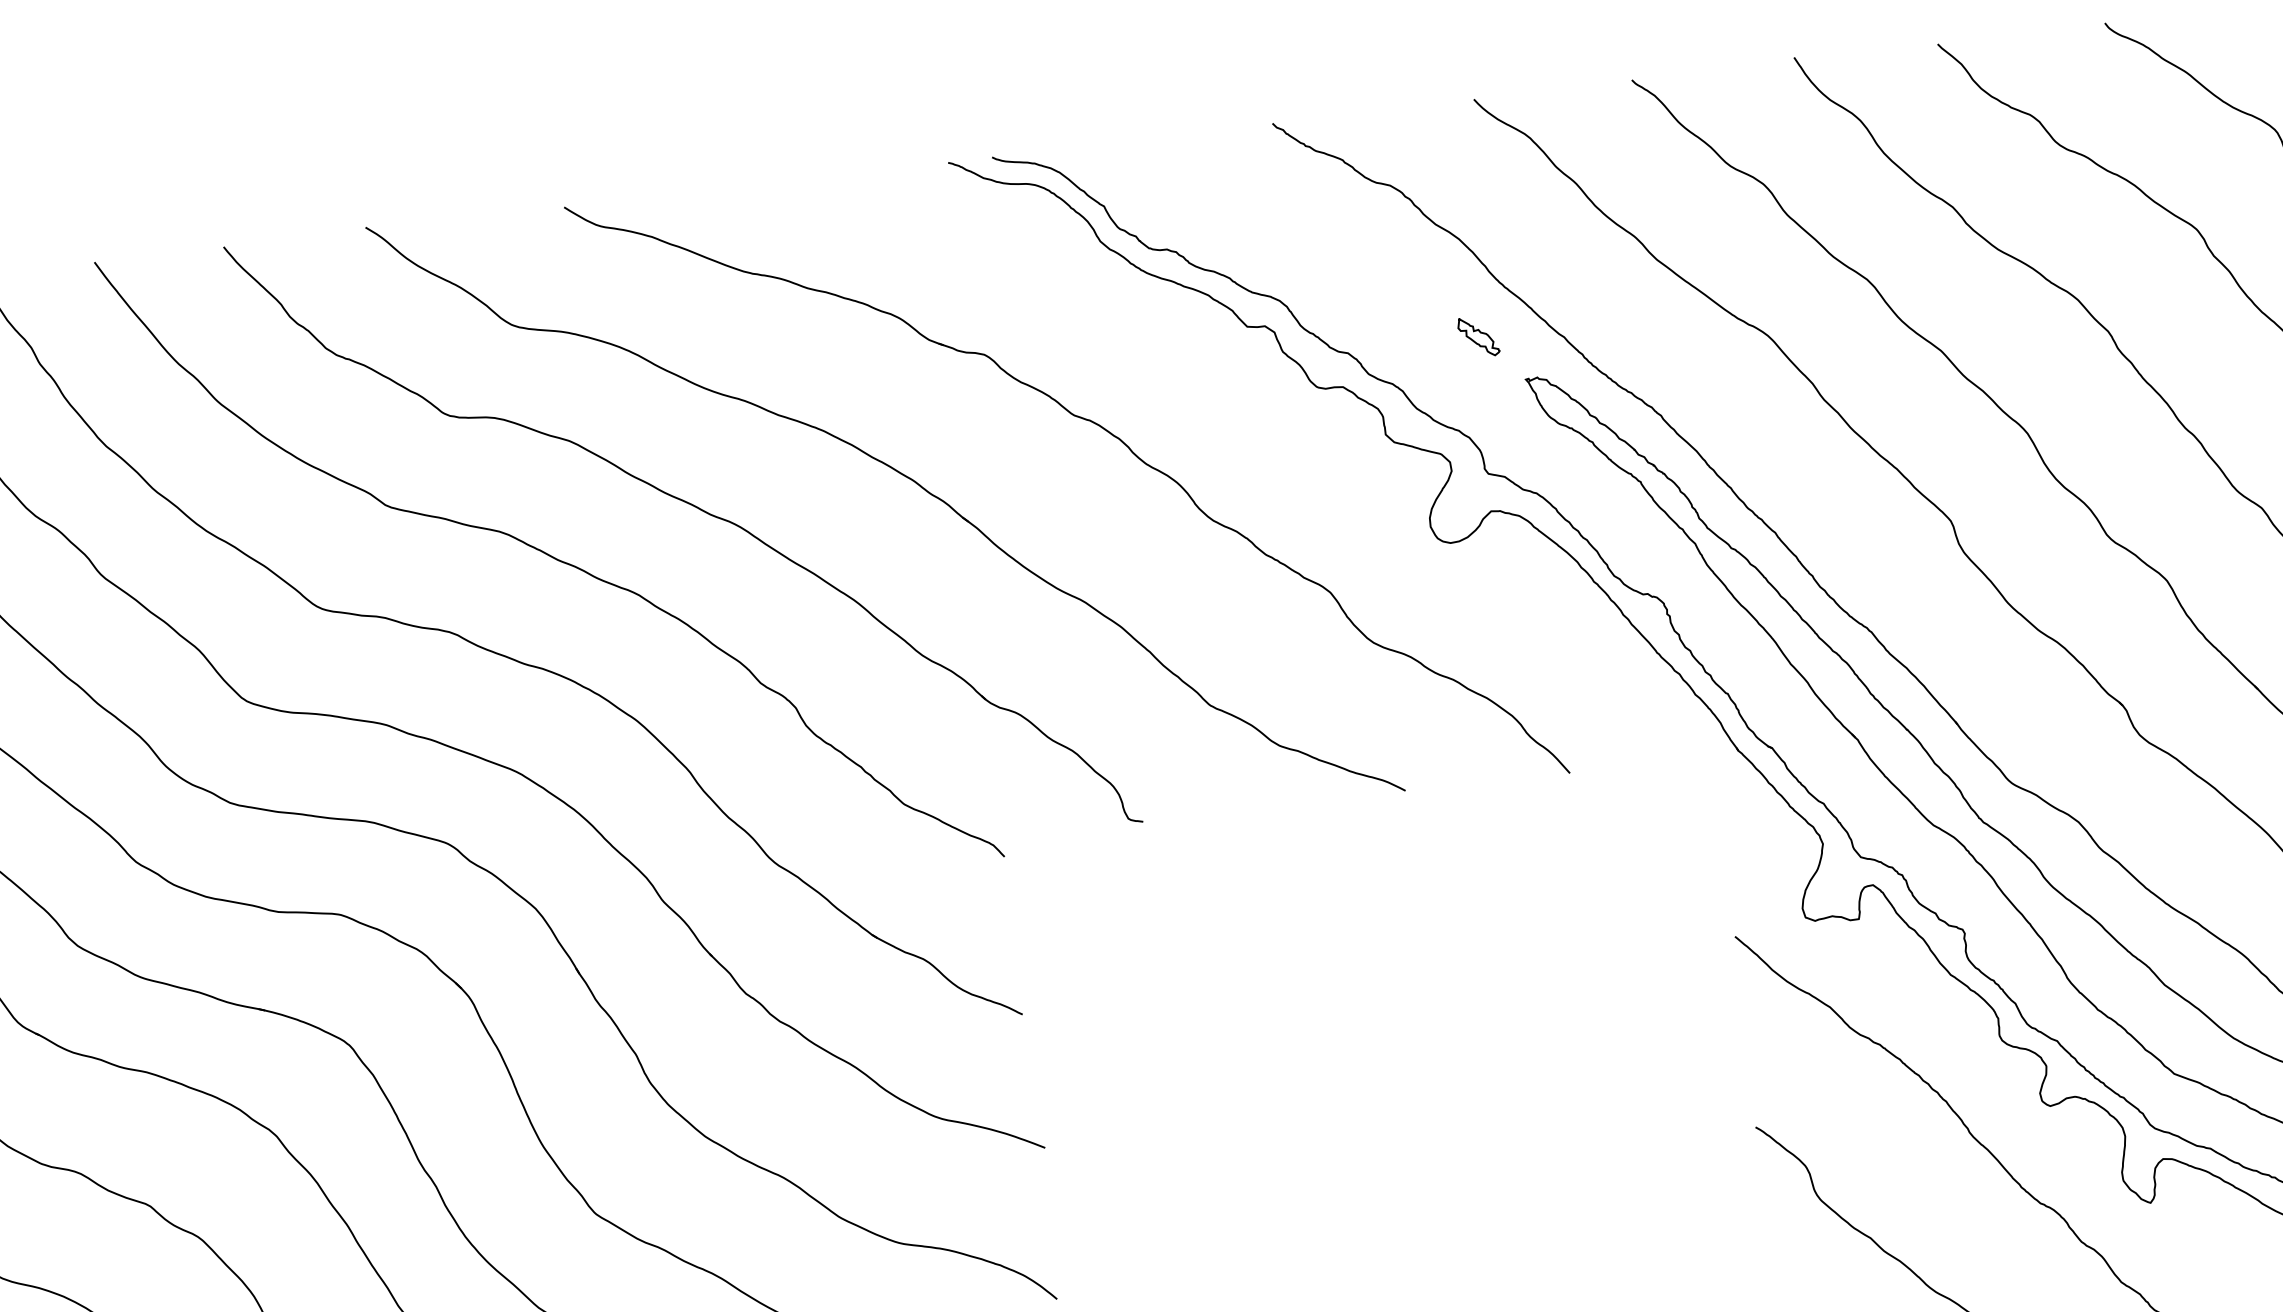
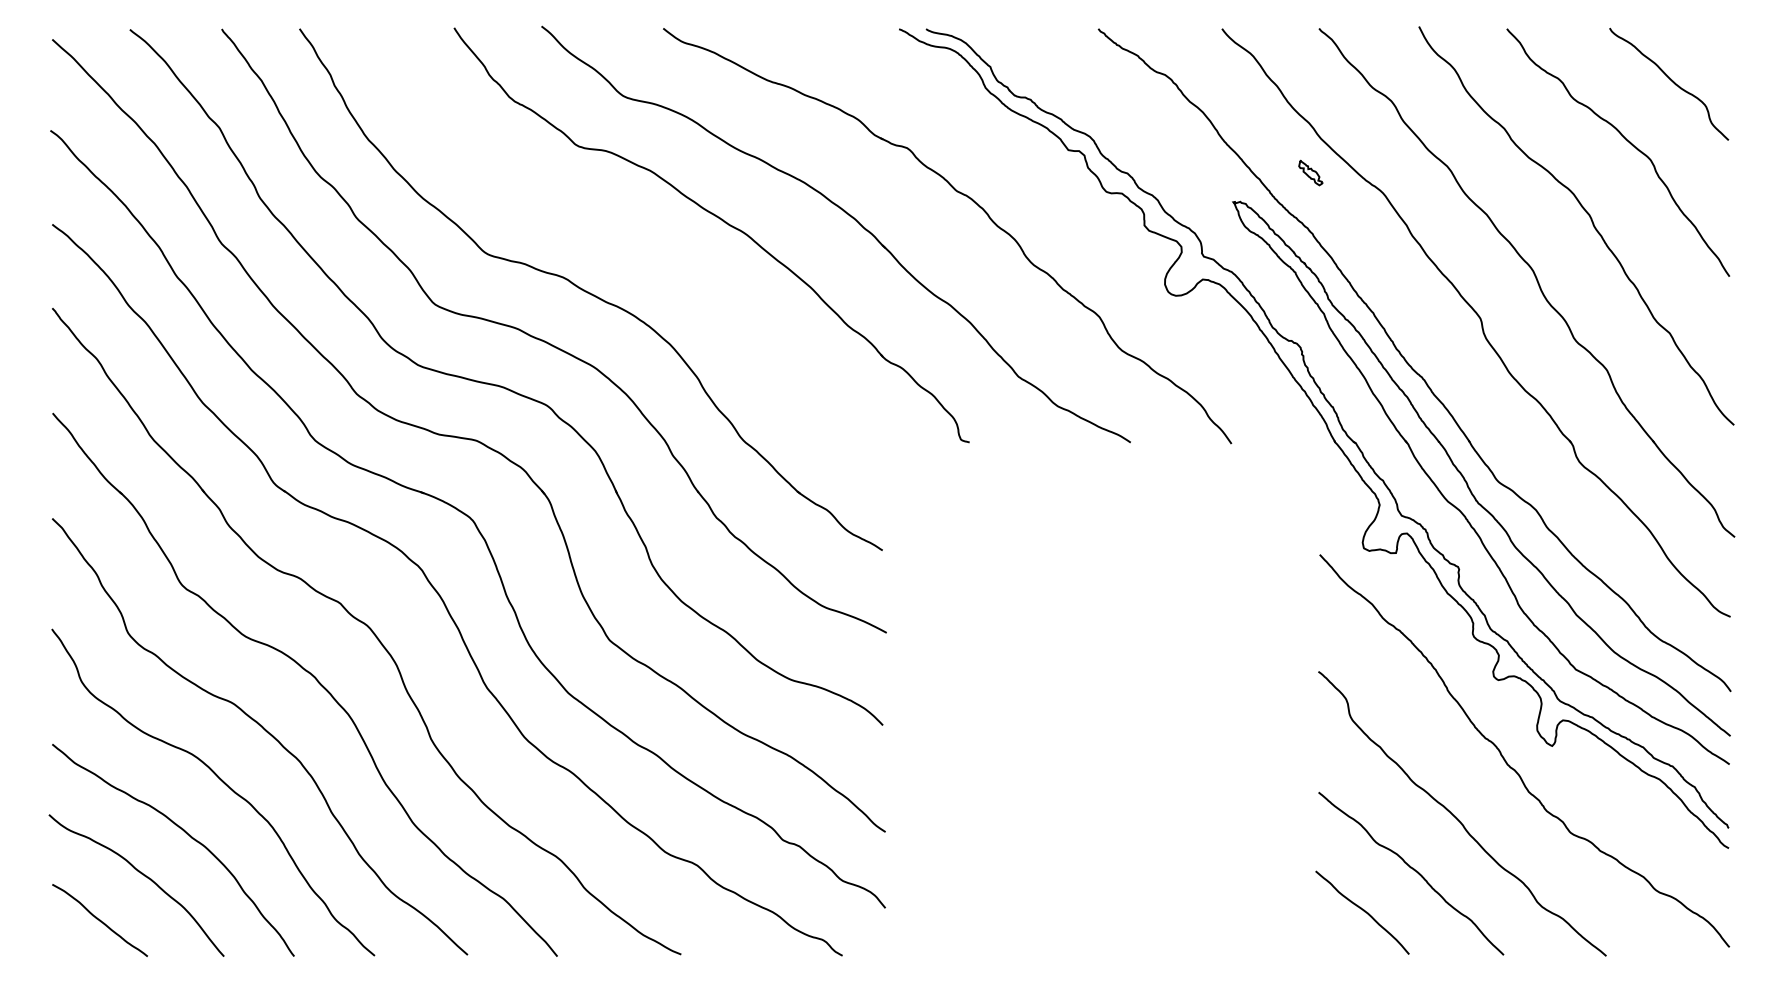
part: (1478, 336) -> (1310, 172), moved
curve: (550, 557) -> (629, 239), removed

